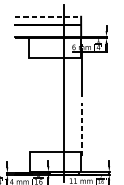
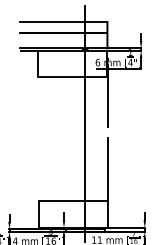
line: (48, 16) -> (63, 21), dashed -> solid
line: (81, 130) -> (107, 172), dashed -> solid

